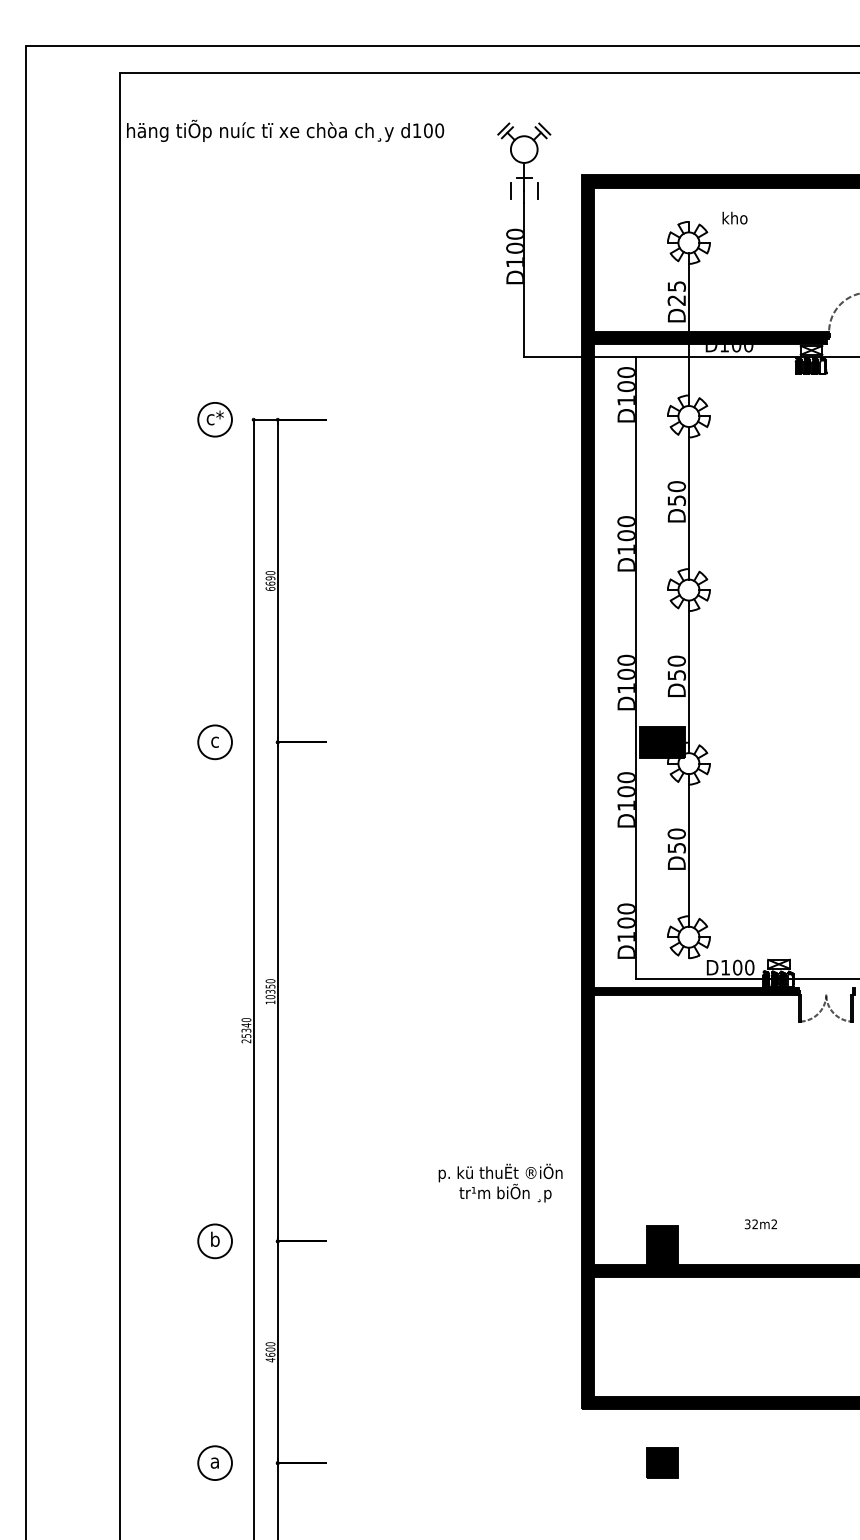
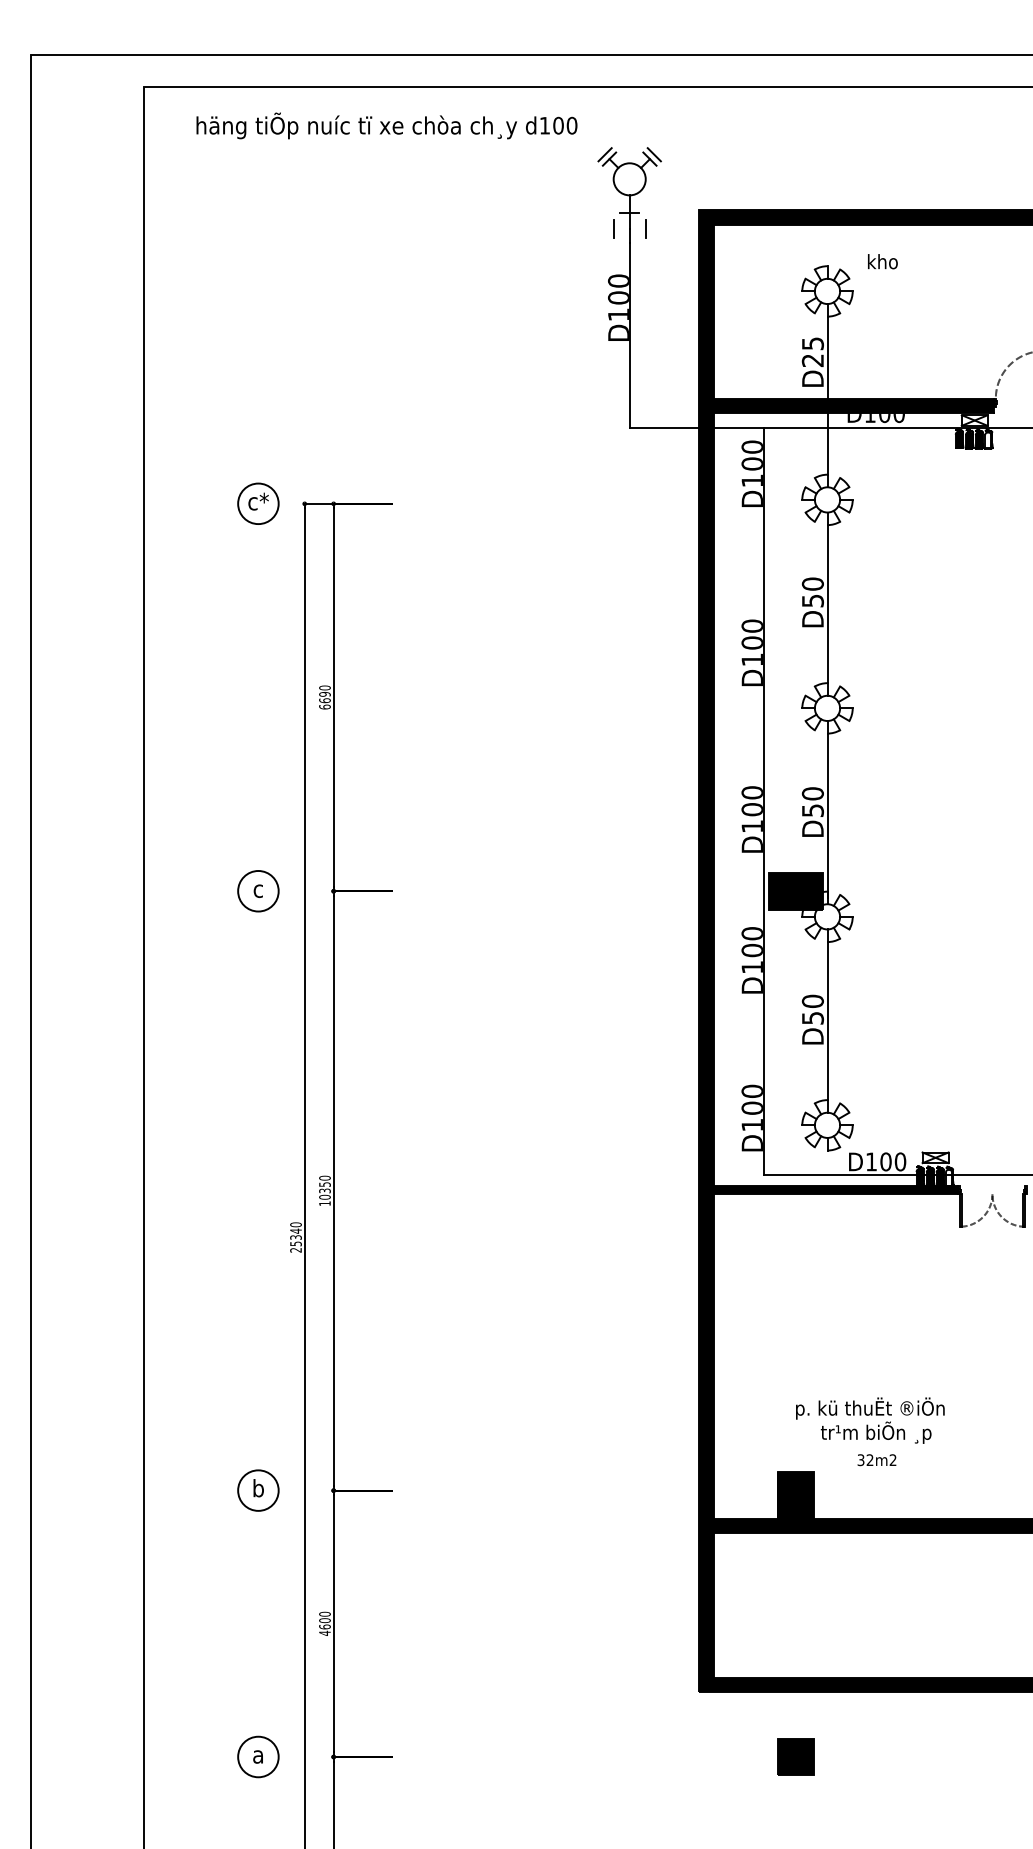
text: (285, 130) -> (386, 125), moved
text: (500, 1182) -> (870, 1420), moved
text: (760, 1224) -> (876, 1460), moved

